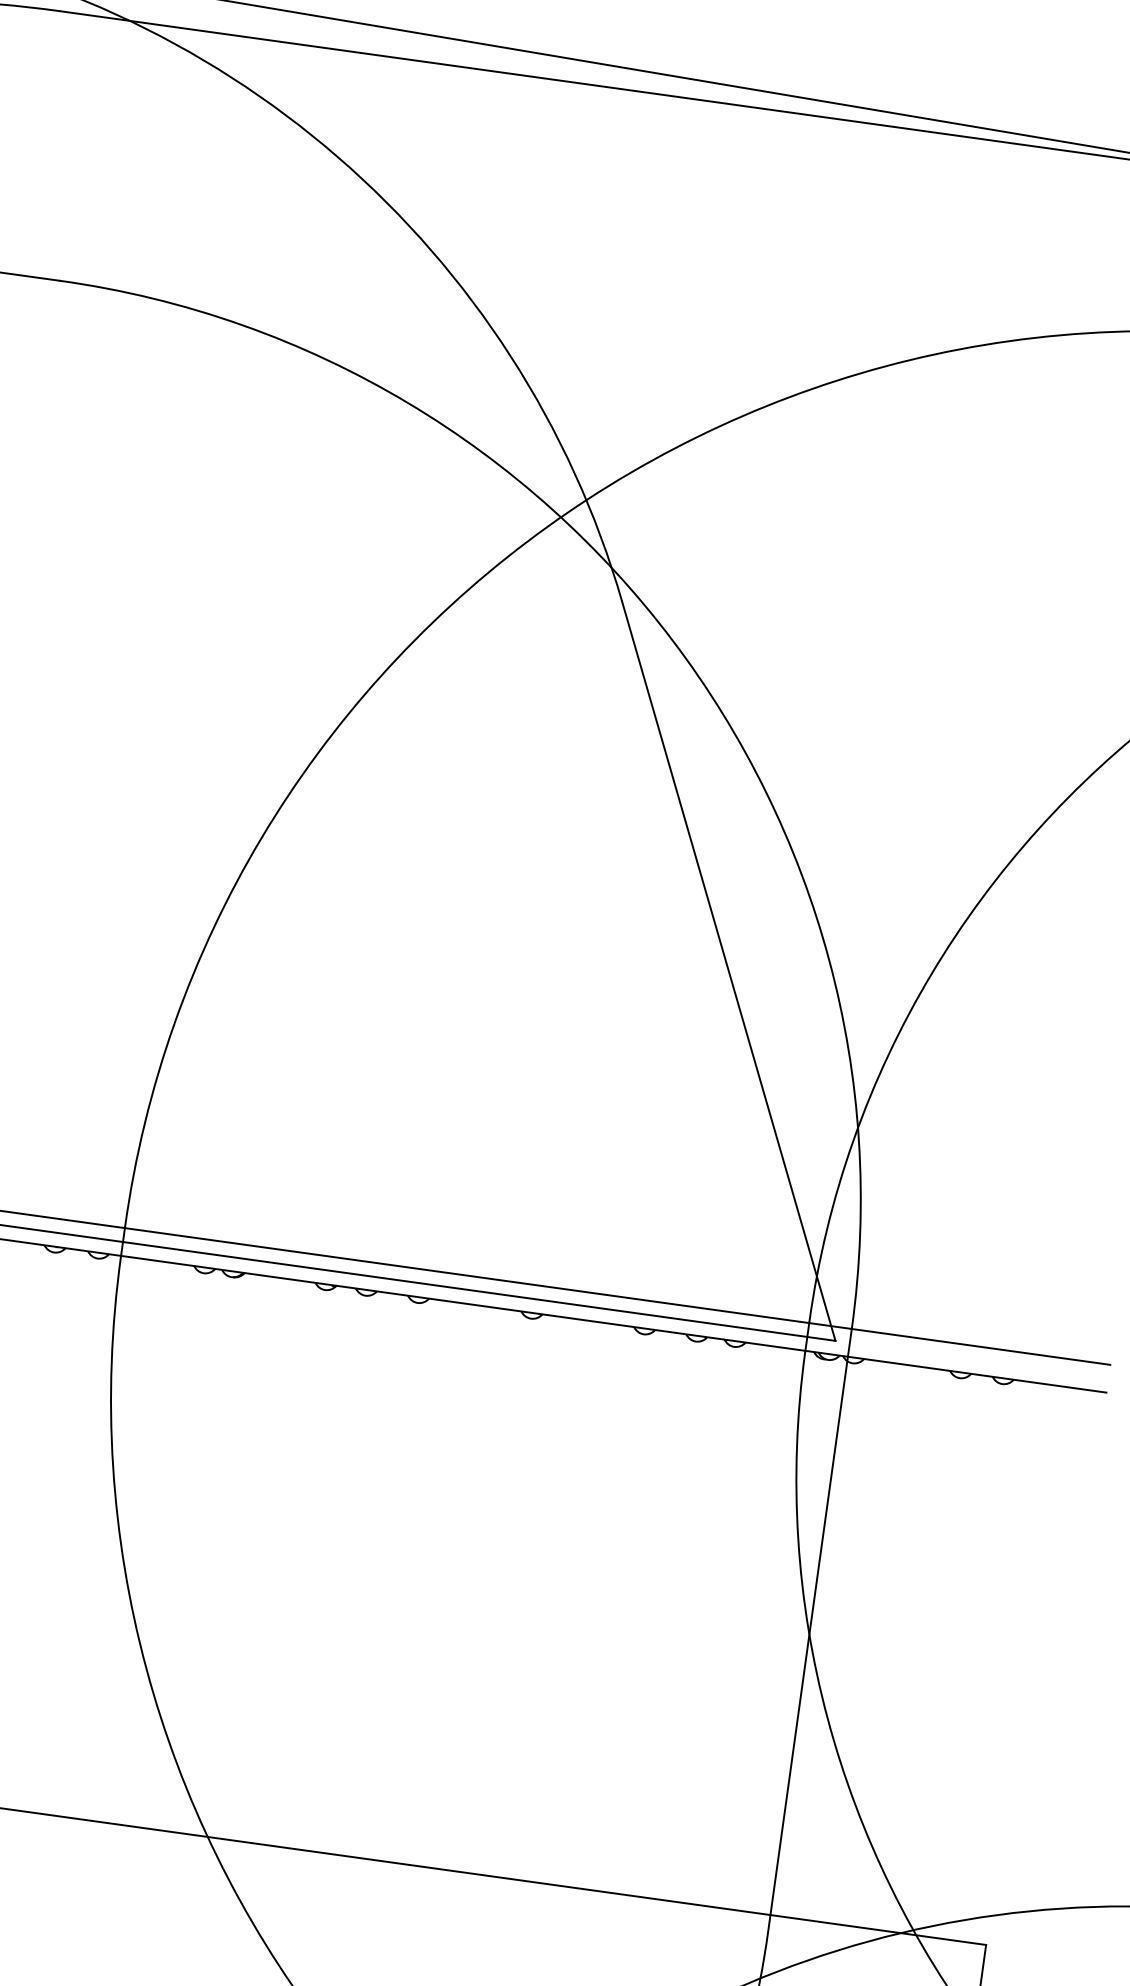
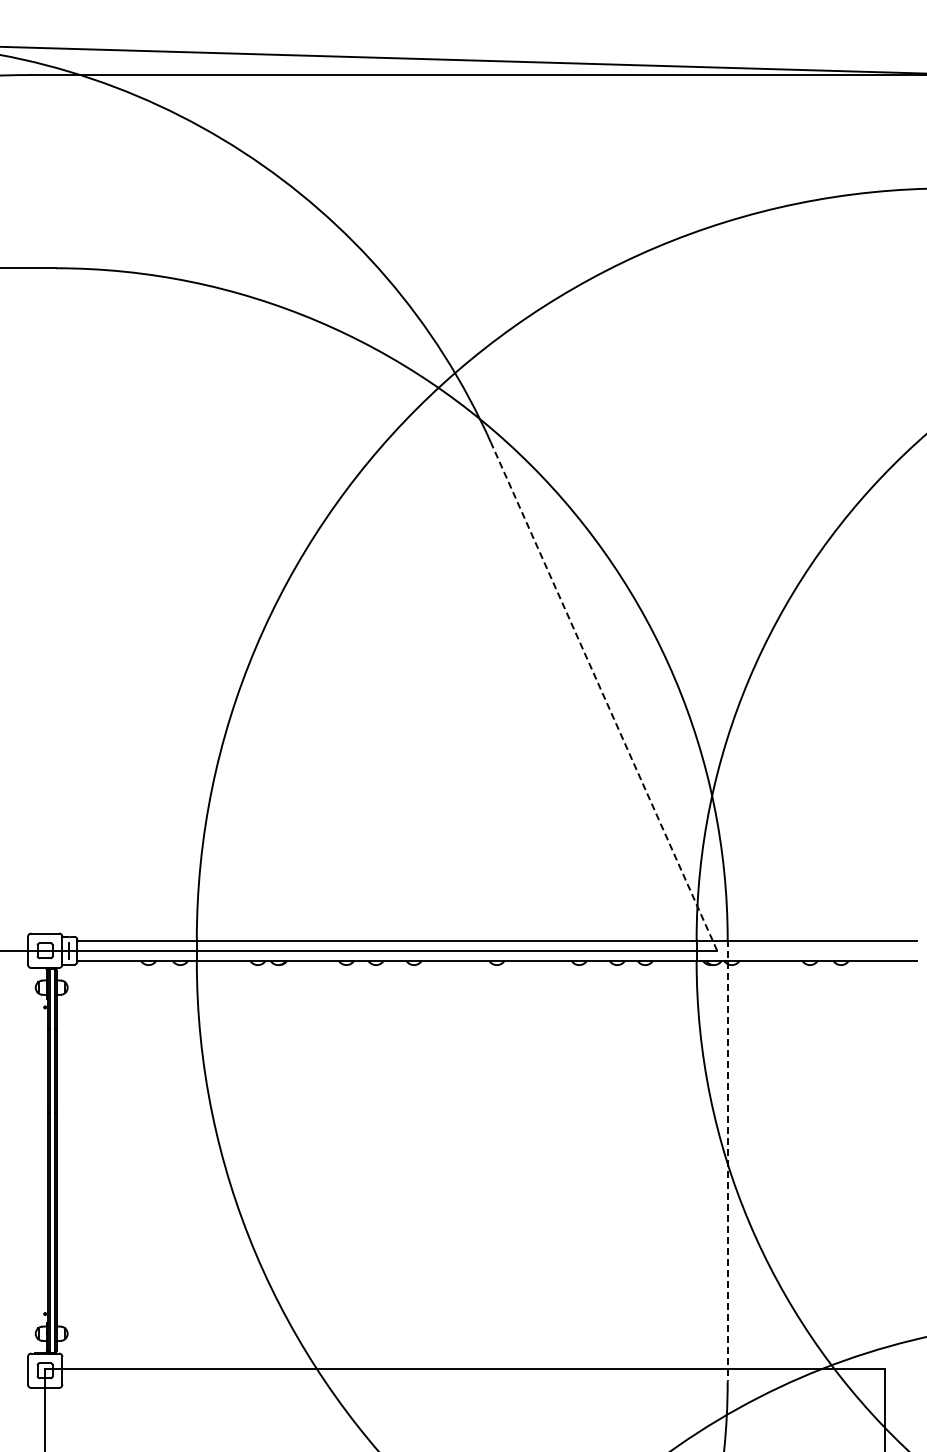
line: (728, 971) -> (603, 696), solid -> dashed
line: (809, 1631) -> (727, 1161), solid -> dashed

